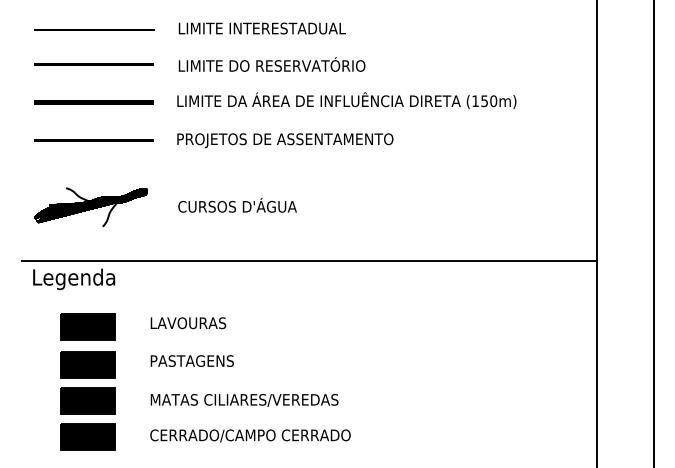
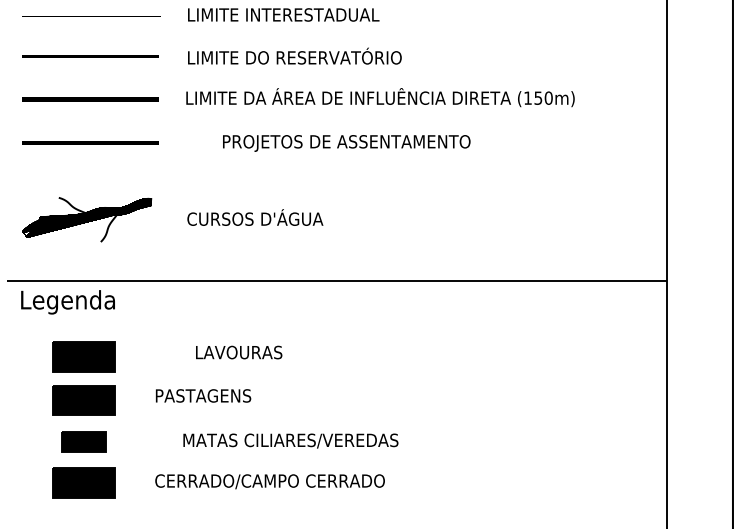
text: (285, 140) -> (346, 143), moved
text: (188, 323) -> (239, 352), moved
part: (87, 400) -> (83, 441), size x0.7
text: (244, 400) -> (290, 441), moved

